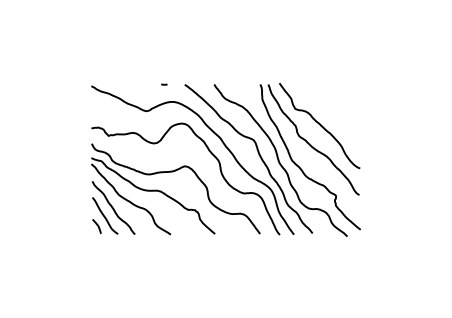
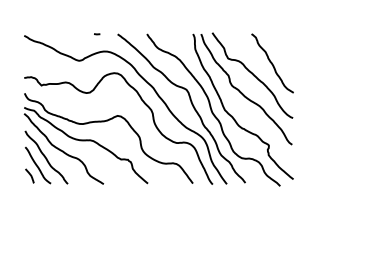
curve: (339, 113) -> (272, 63), added

